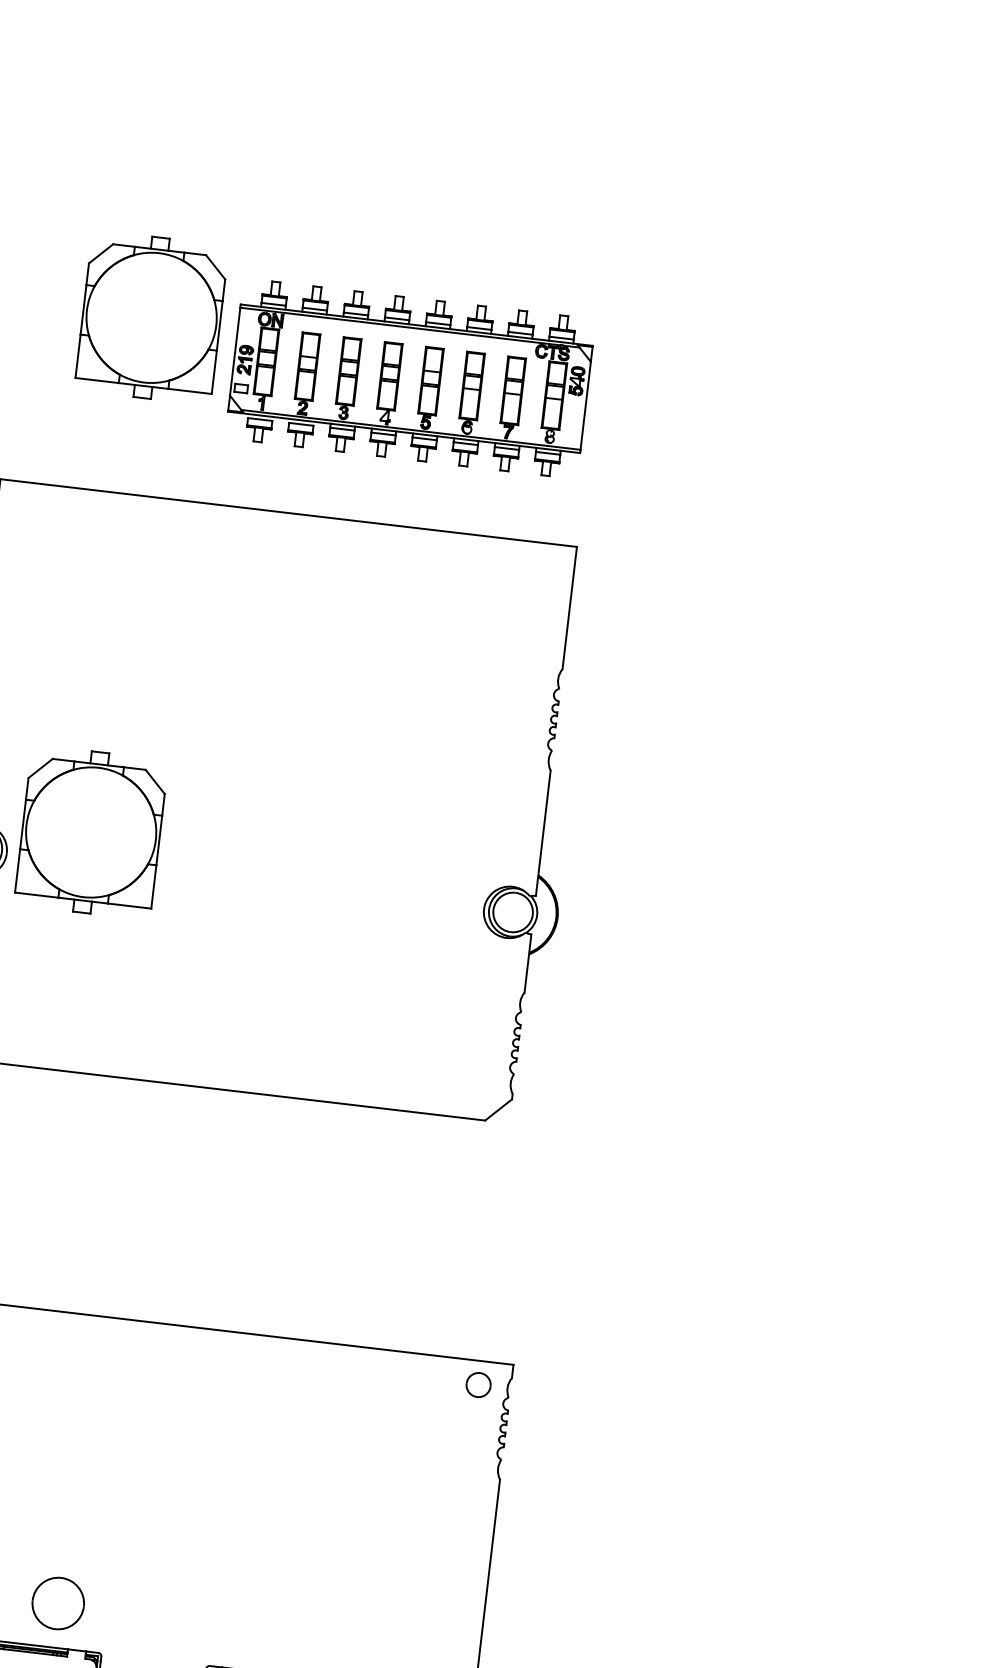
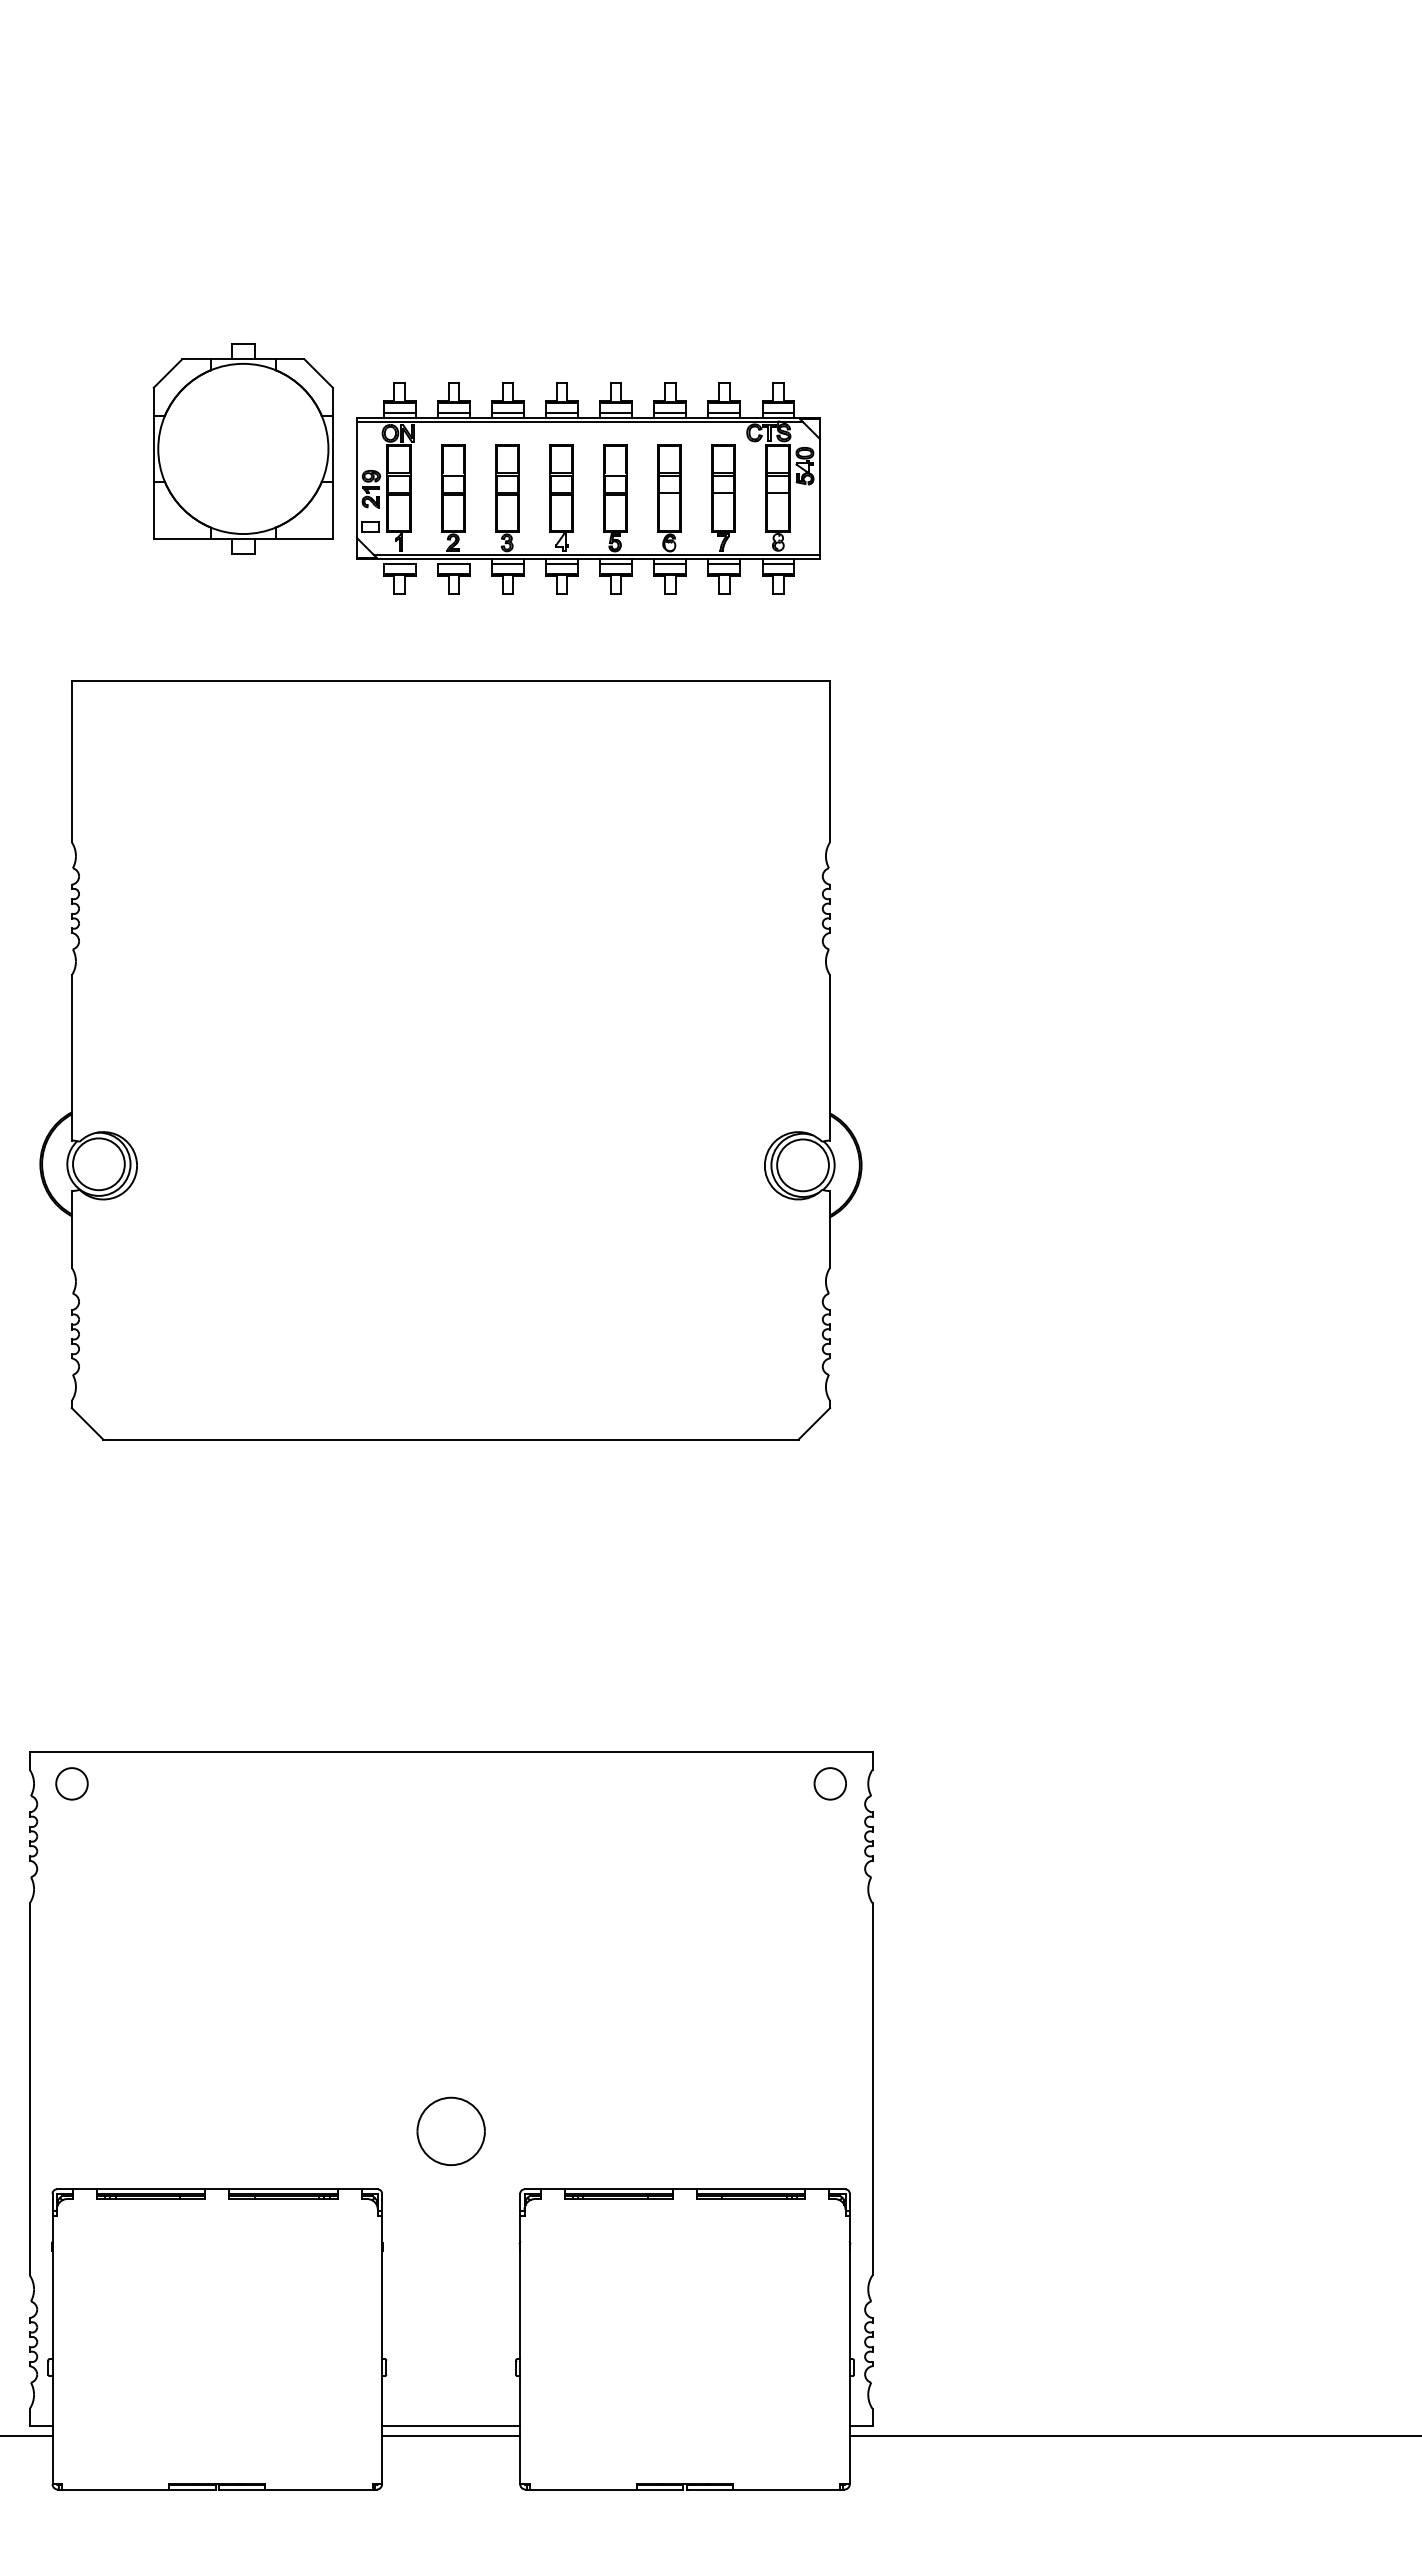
part: (90, 832) -> (242, 1125), removed
part: (57, 1602) -> (450, 2130), moved

